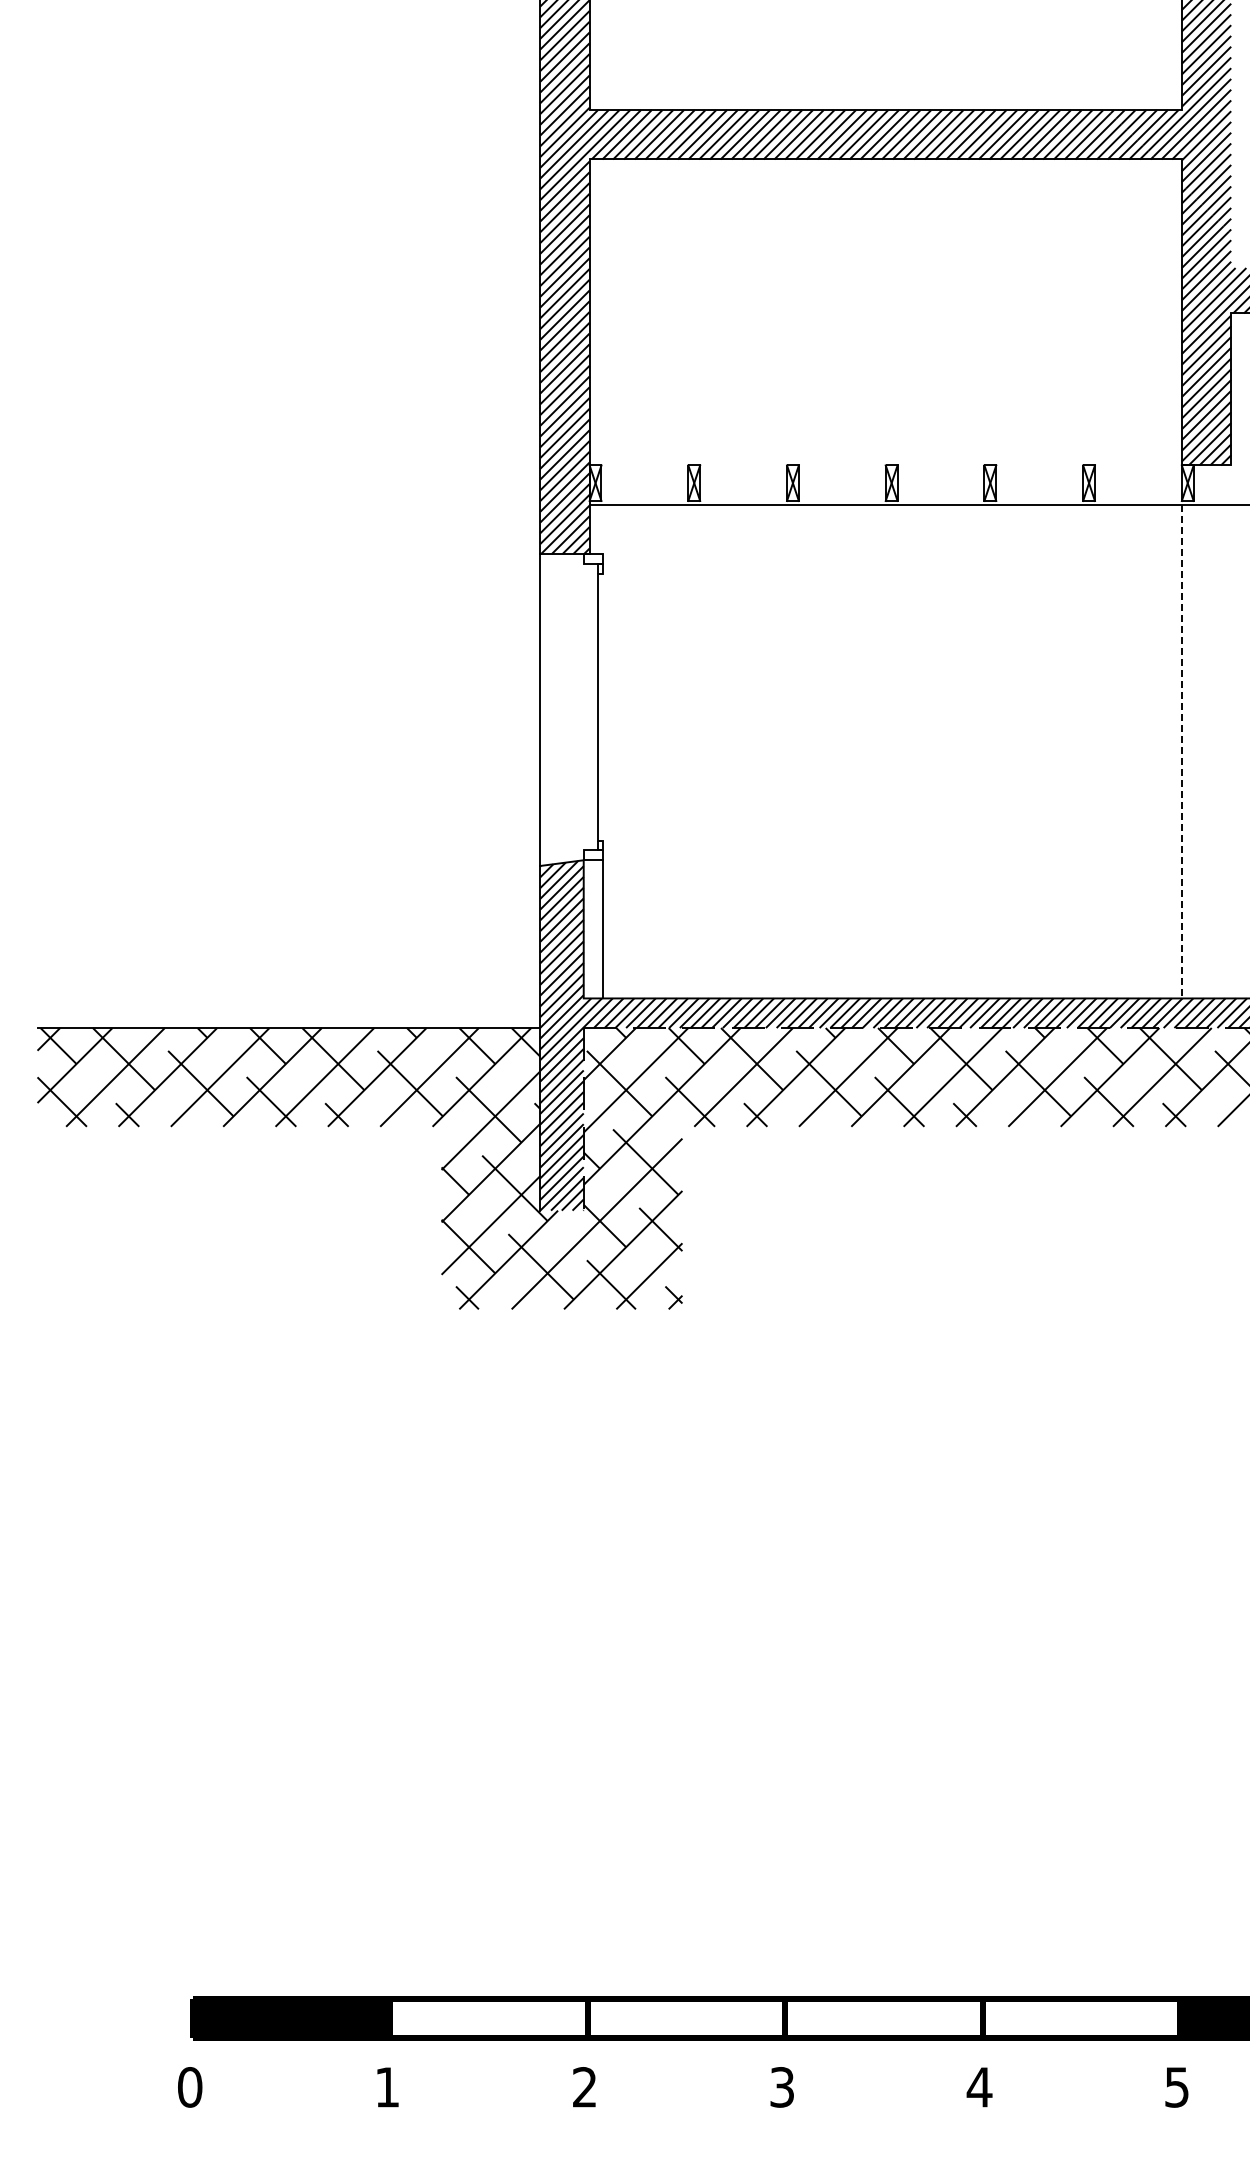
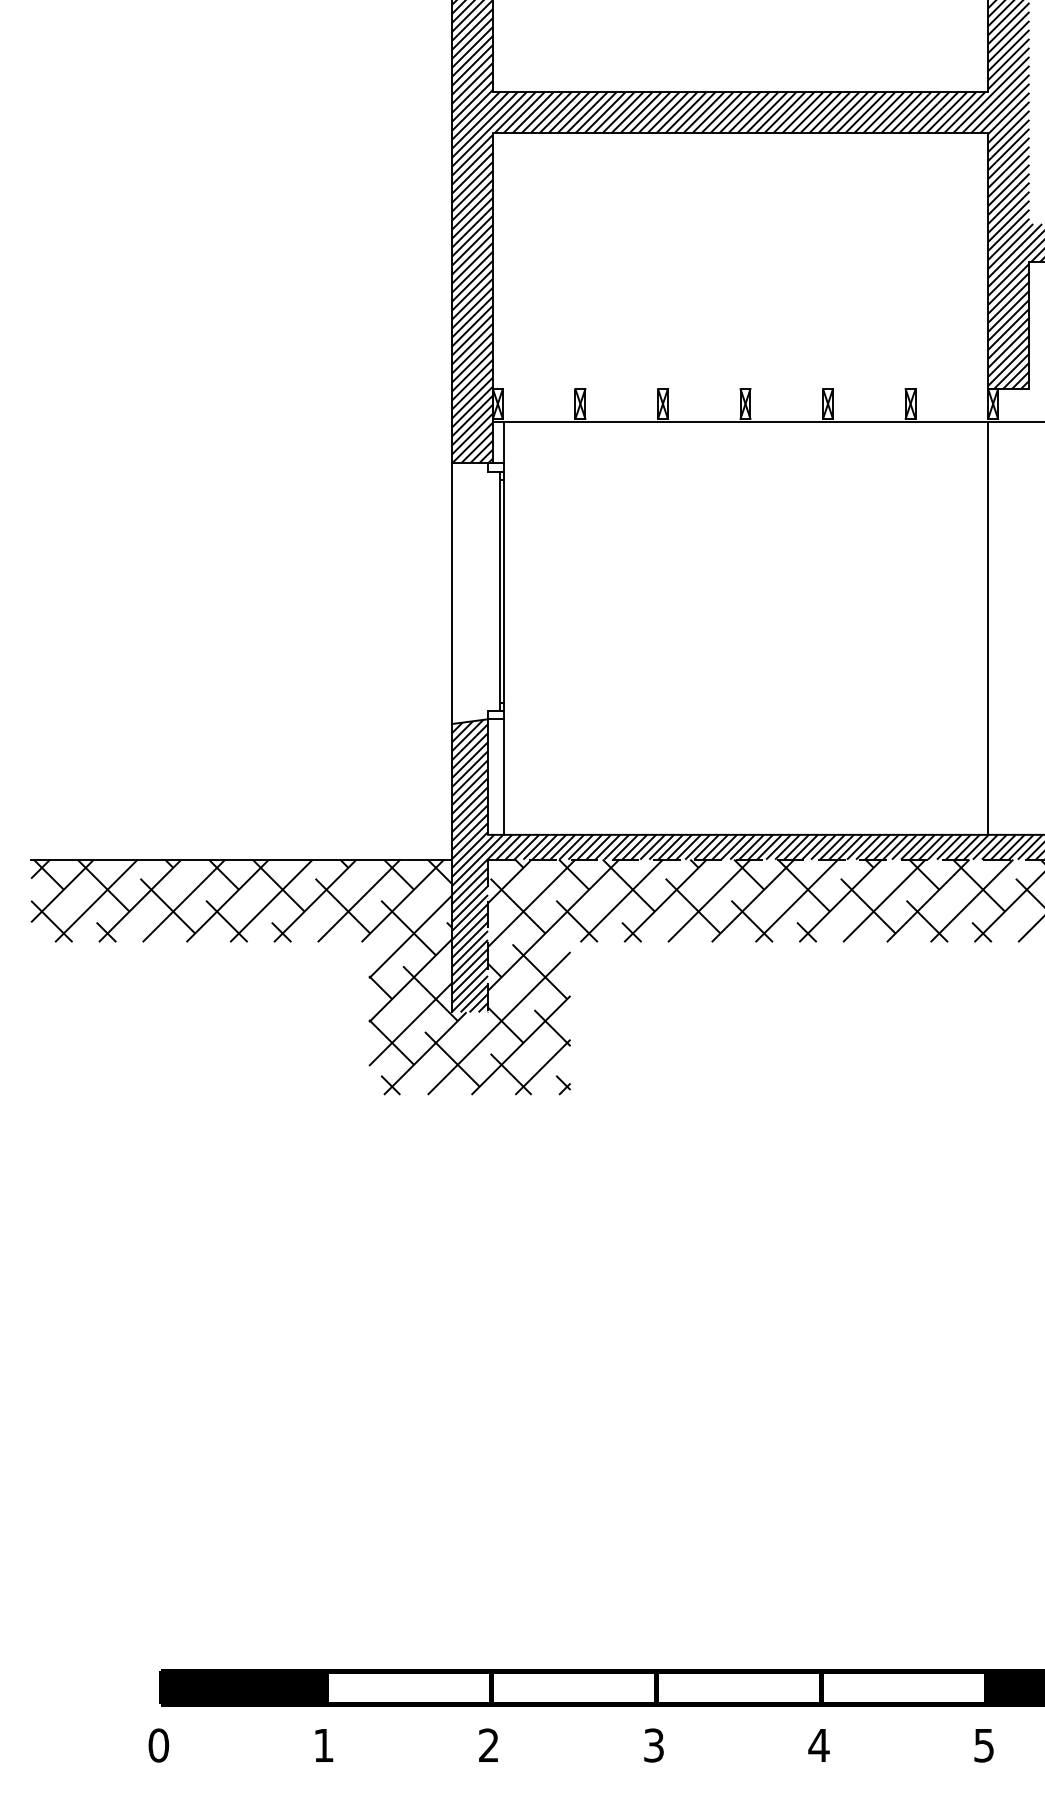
line: (603, 529) -> (504, 442), added
line: (603, 707) -> (504, 591), added
line: (1181, 751) -> (987, 628), dashed -> solid

